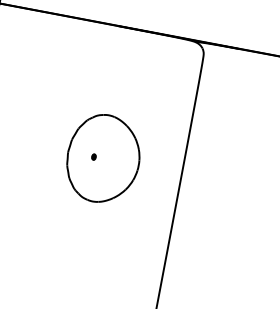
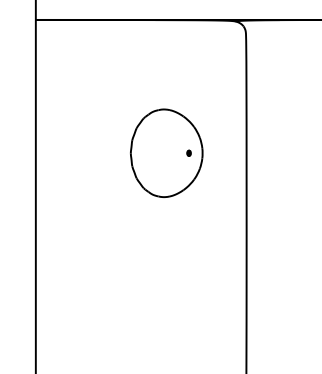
part: (93, 156) -> (188, 152), moved

